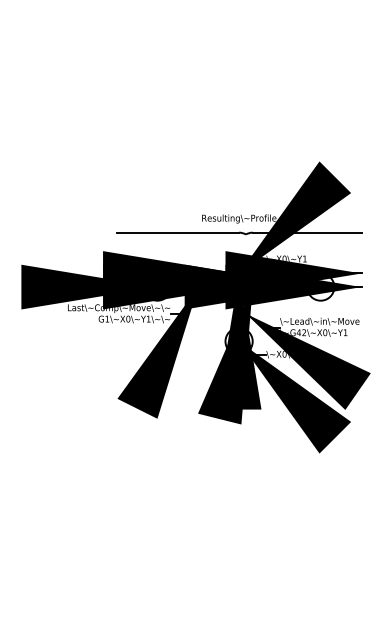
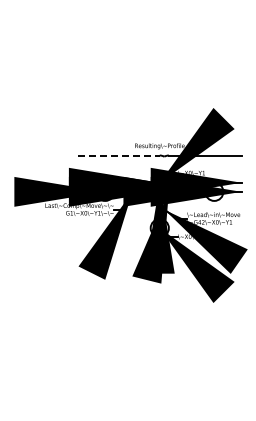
line: (177, 232) -> (118, 155), solid -> dashed

